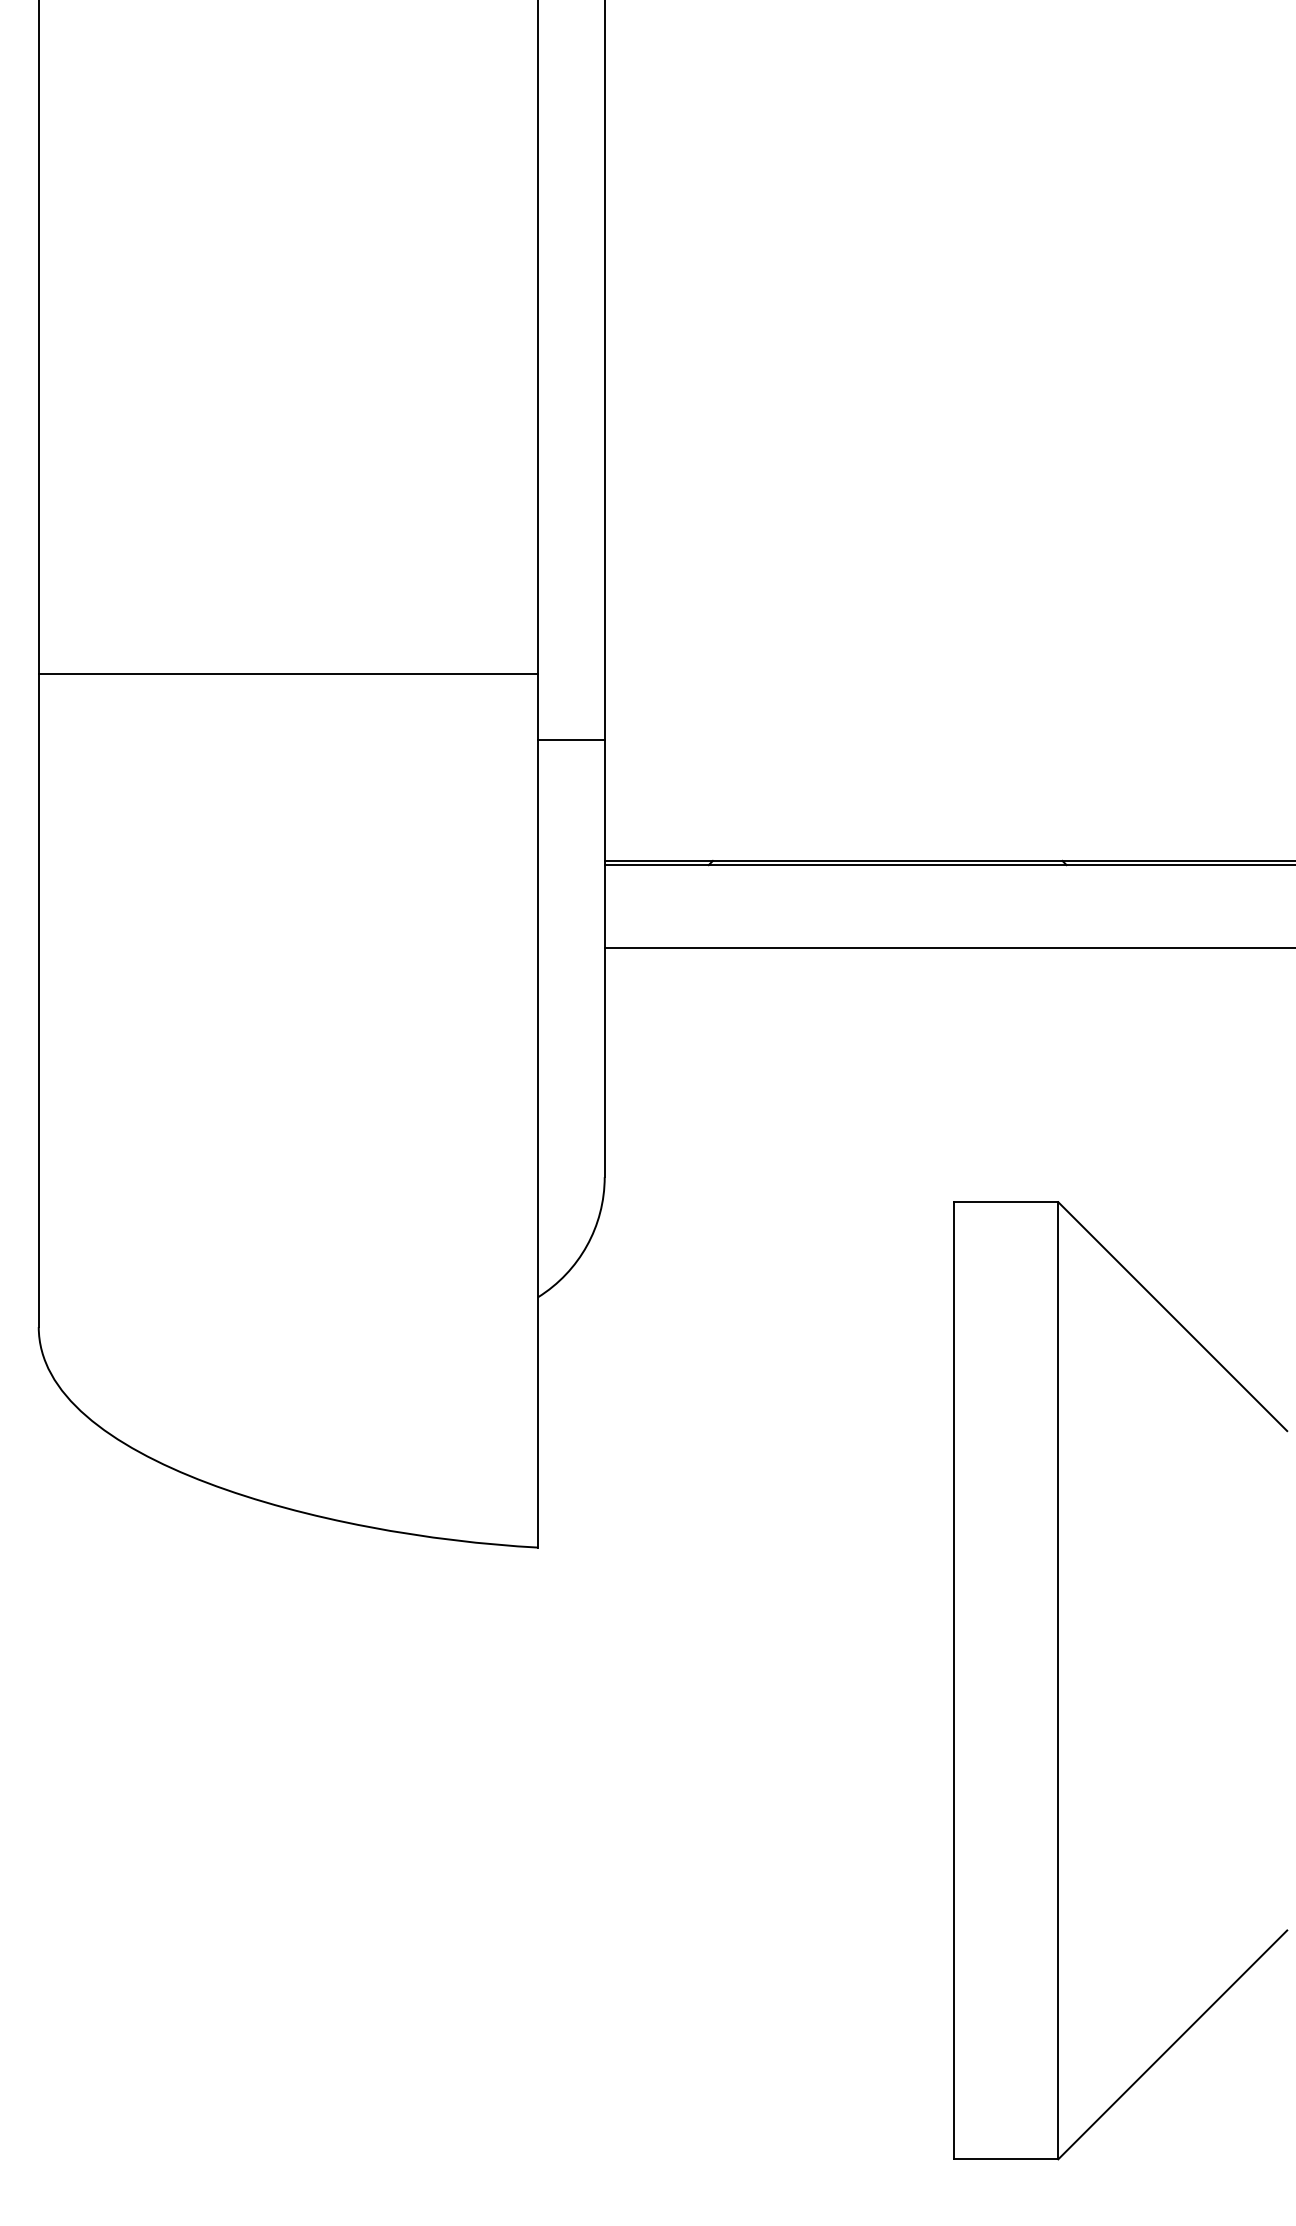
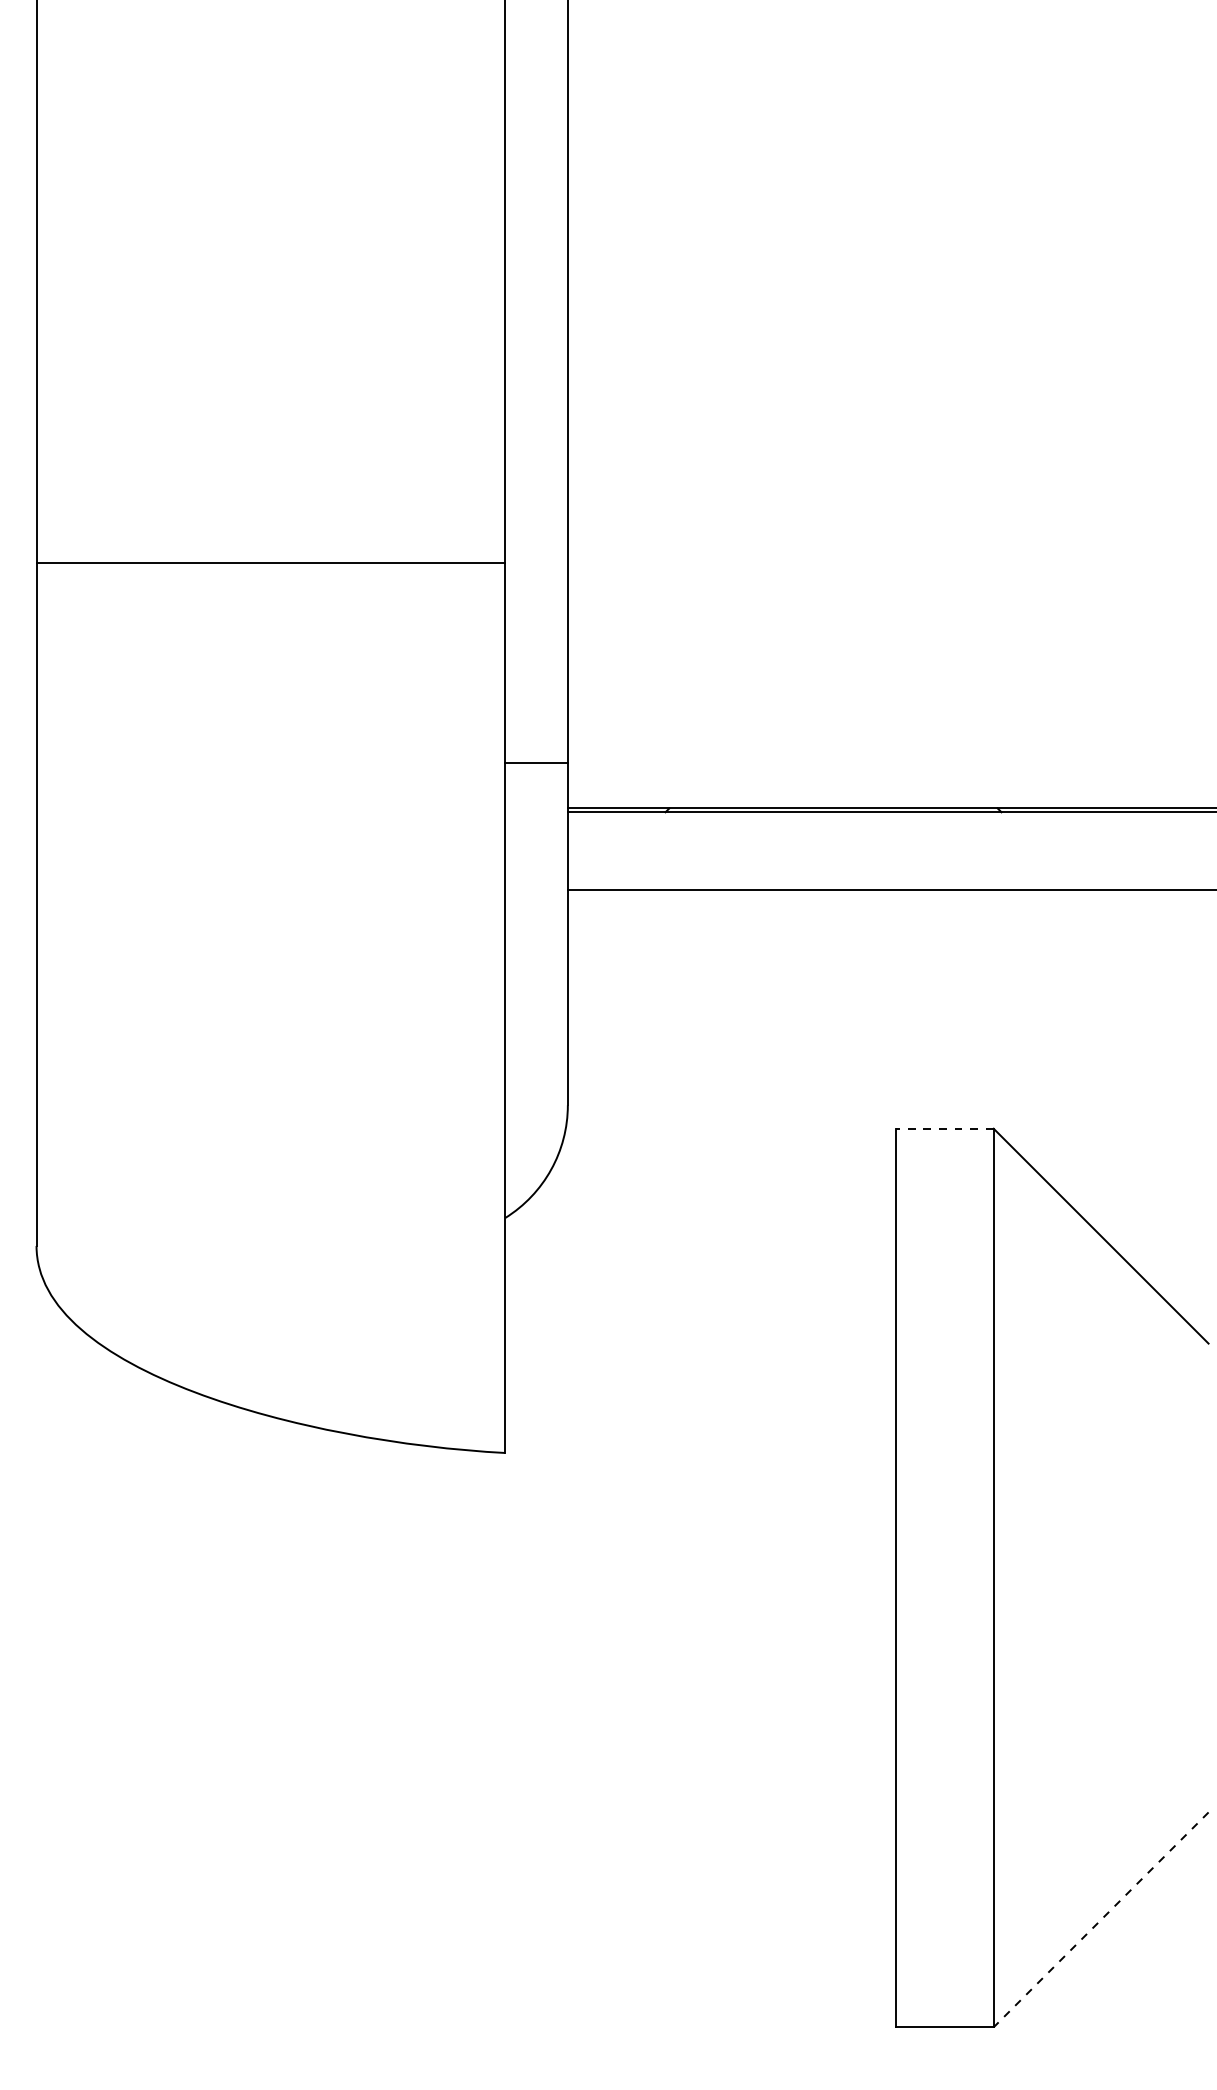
line: (287, 673) -> (270, 562), moved
line: (571, 740) -> (536, 763), moved
line: (1005, 1201) -> (944, 1128), solid -> dashed
line: (1173, 2044) -> (1101, 1919), solid -> dashed

